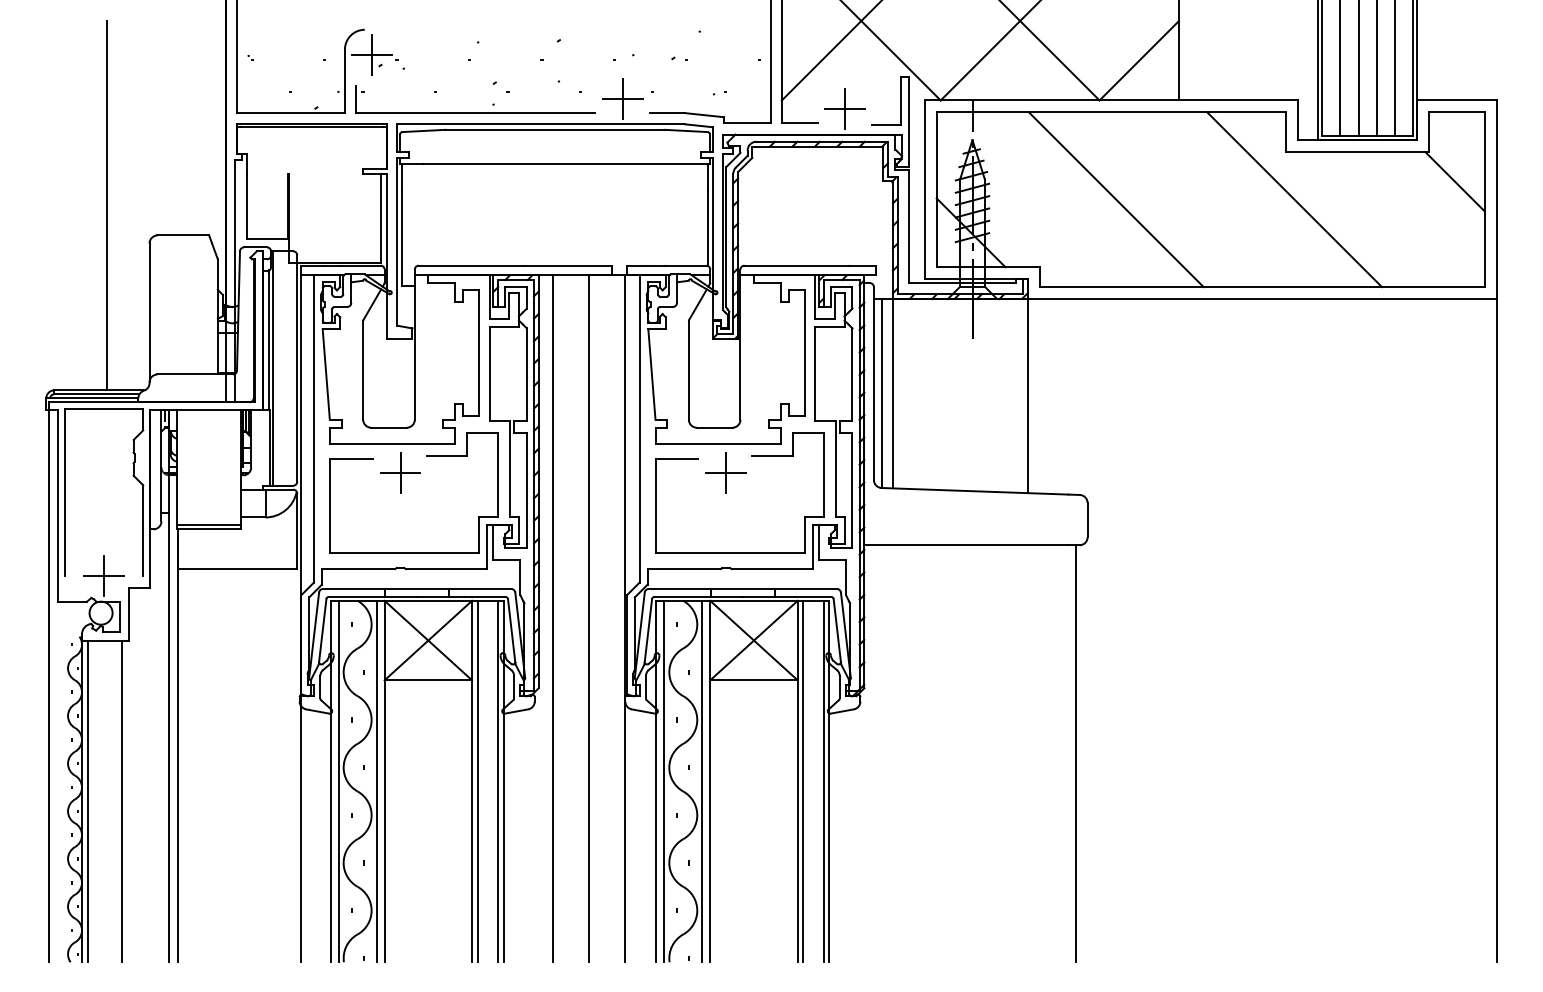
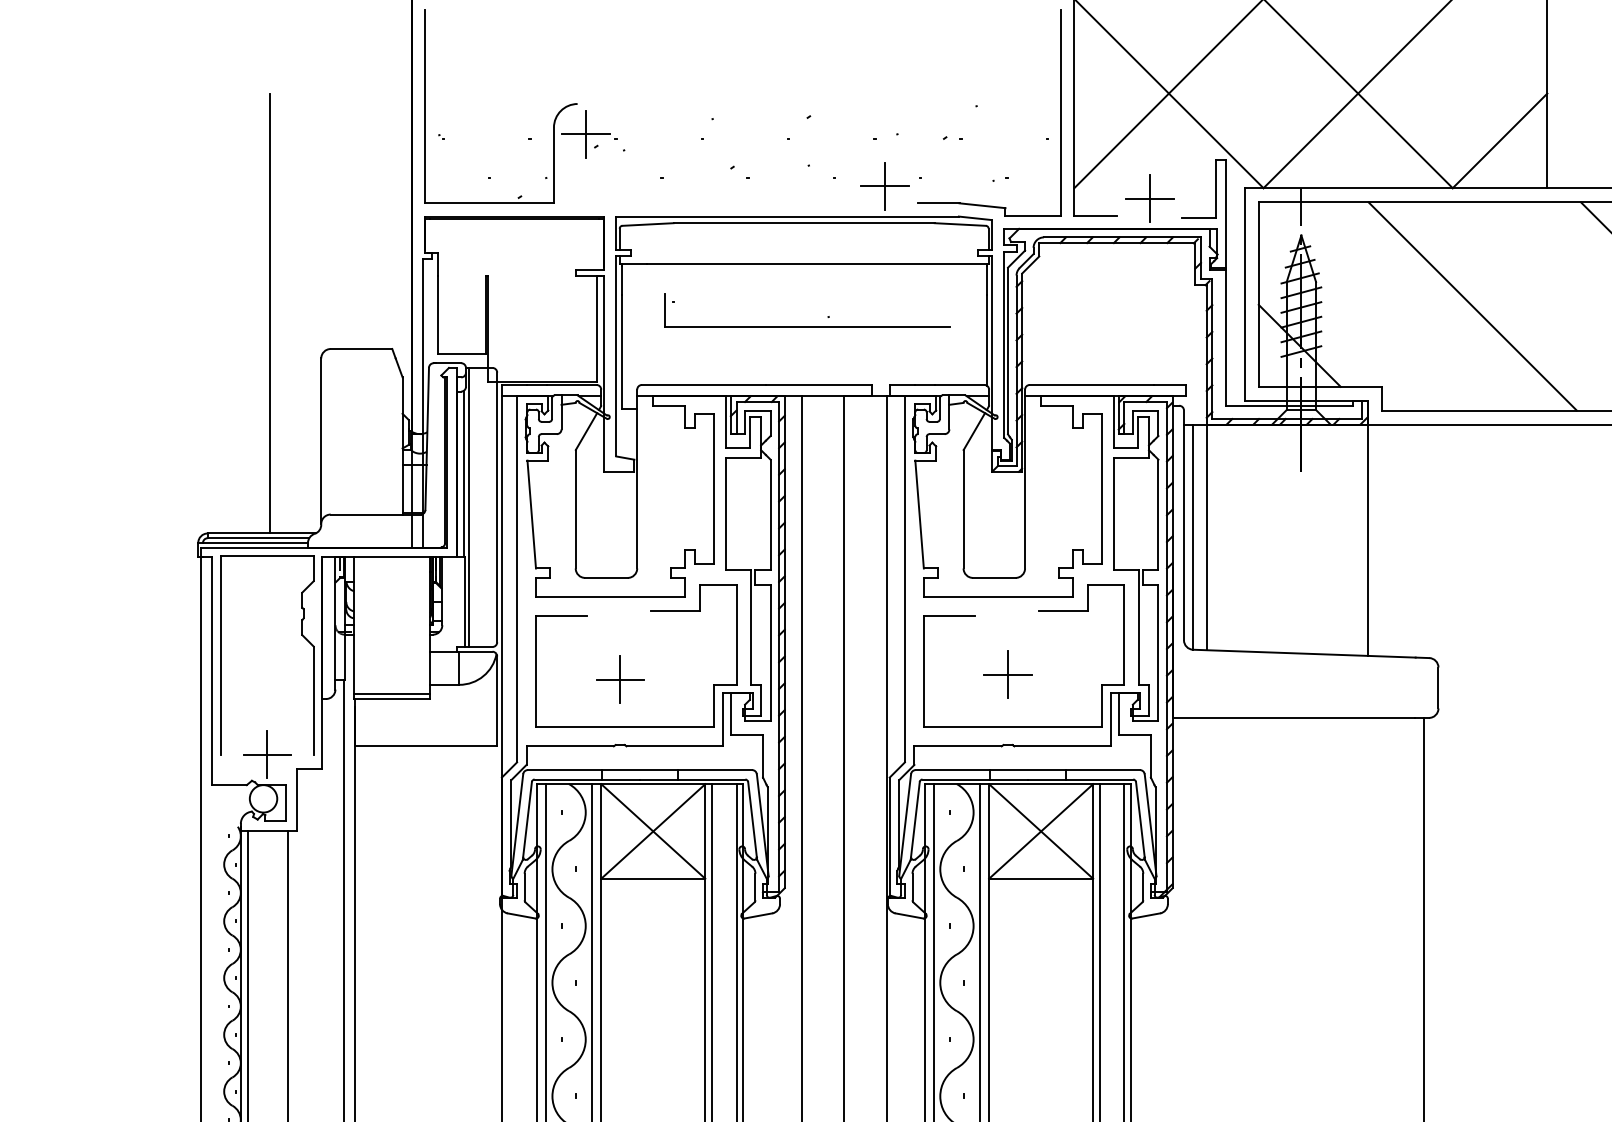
part: (475, 112) -> (807, 326), moved
part: (400, 472) -> (620, 678), moved
part: (725, 472) -> (1007, 674), moved

